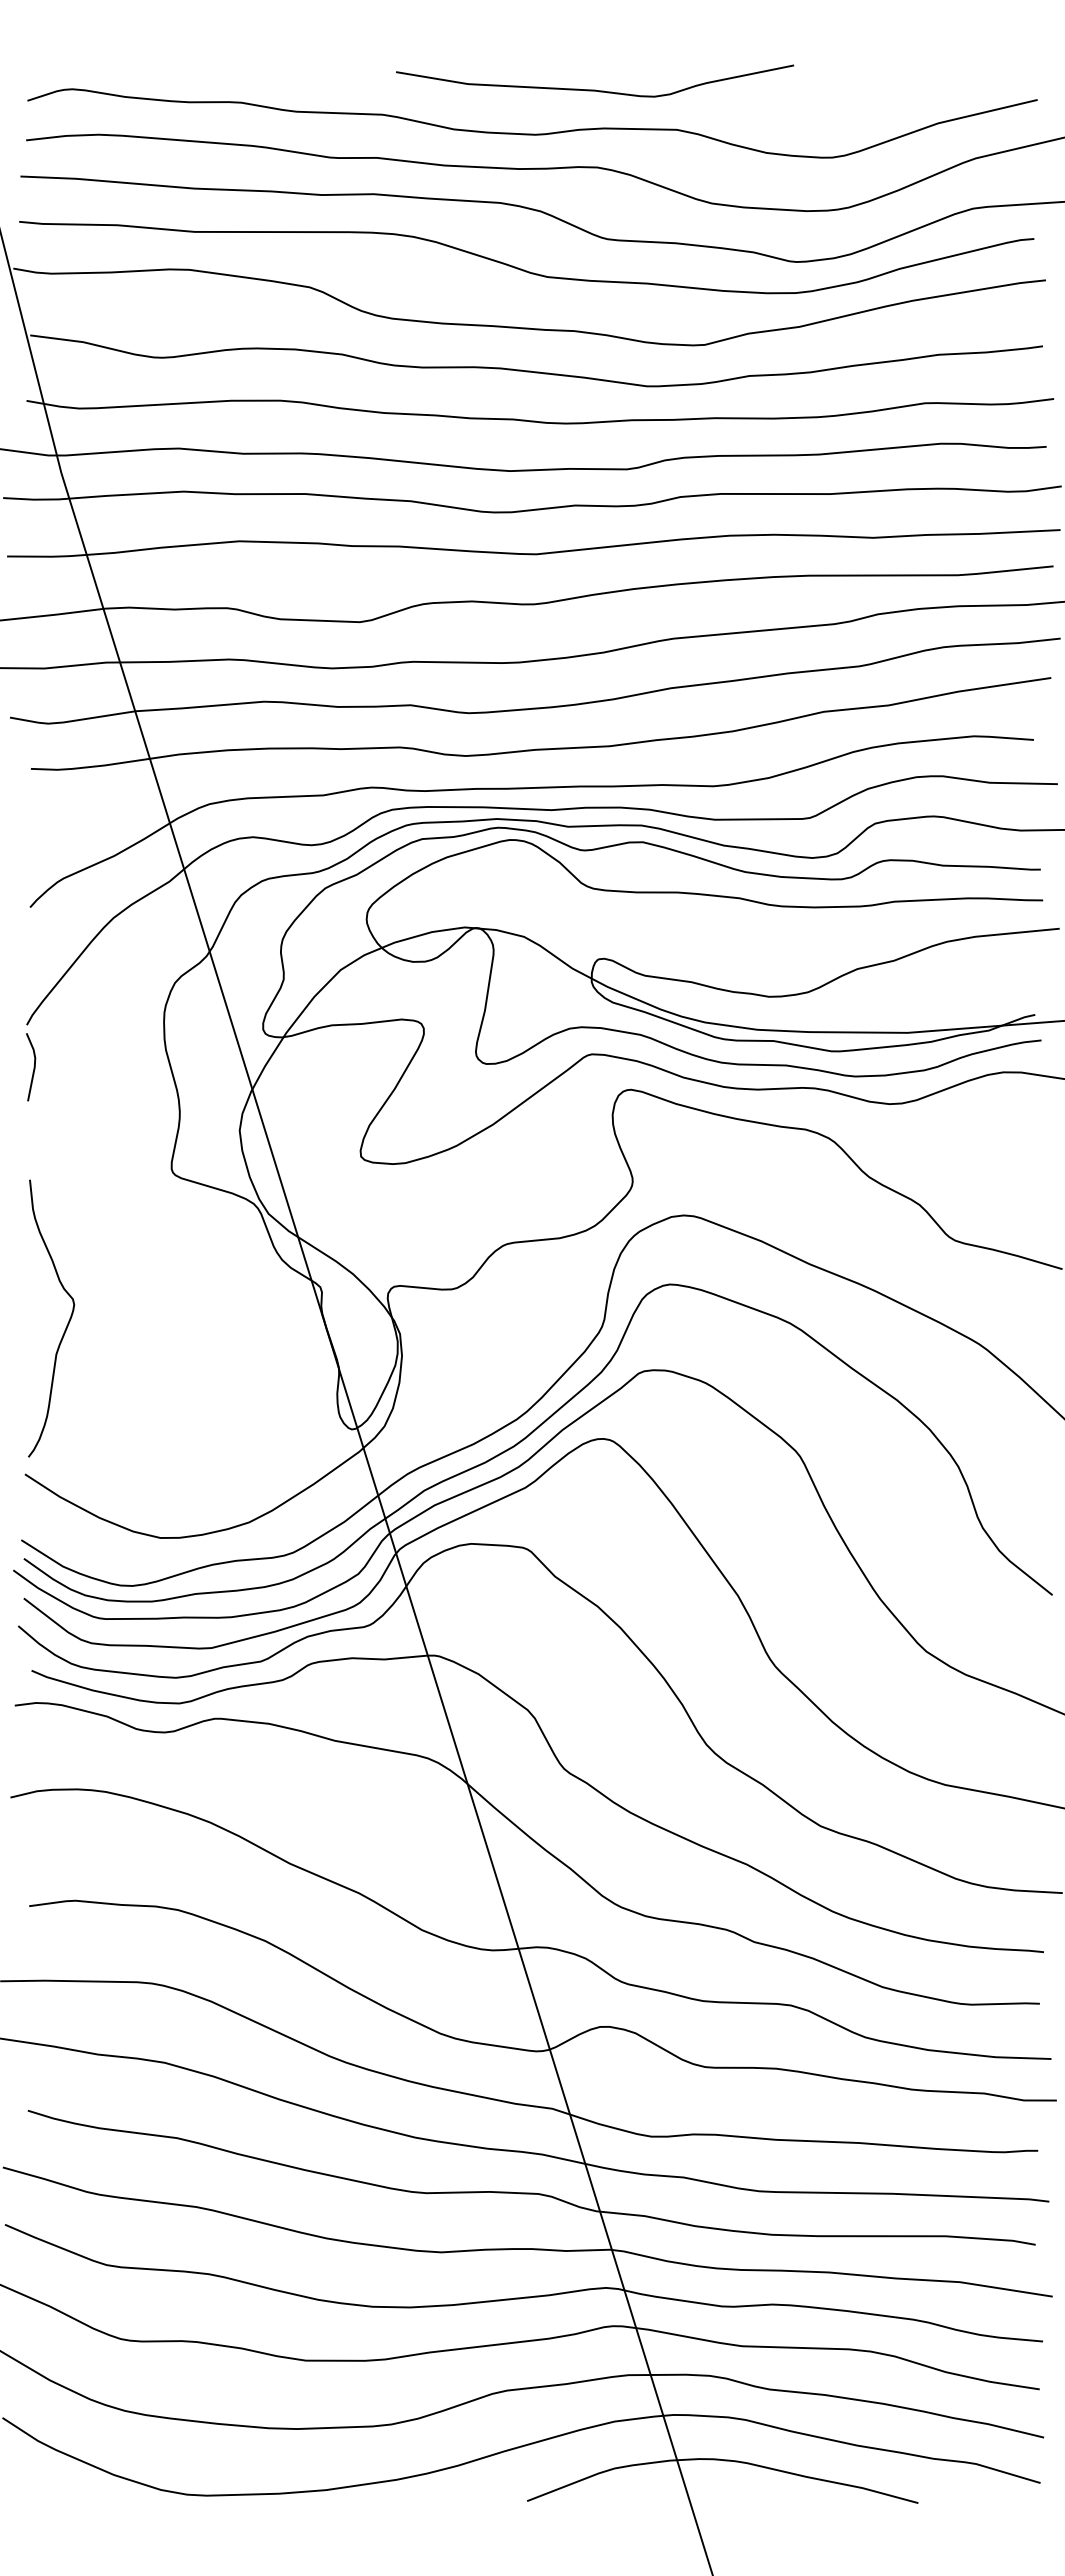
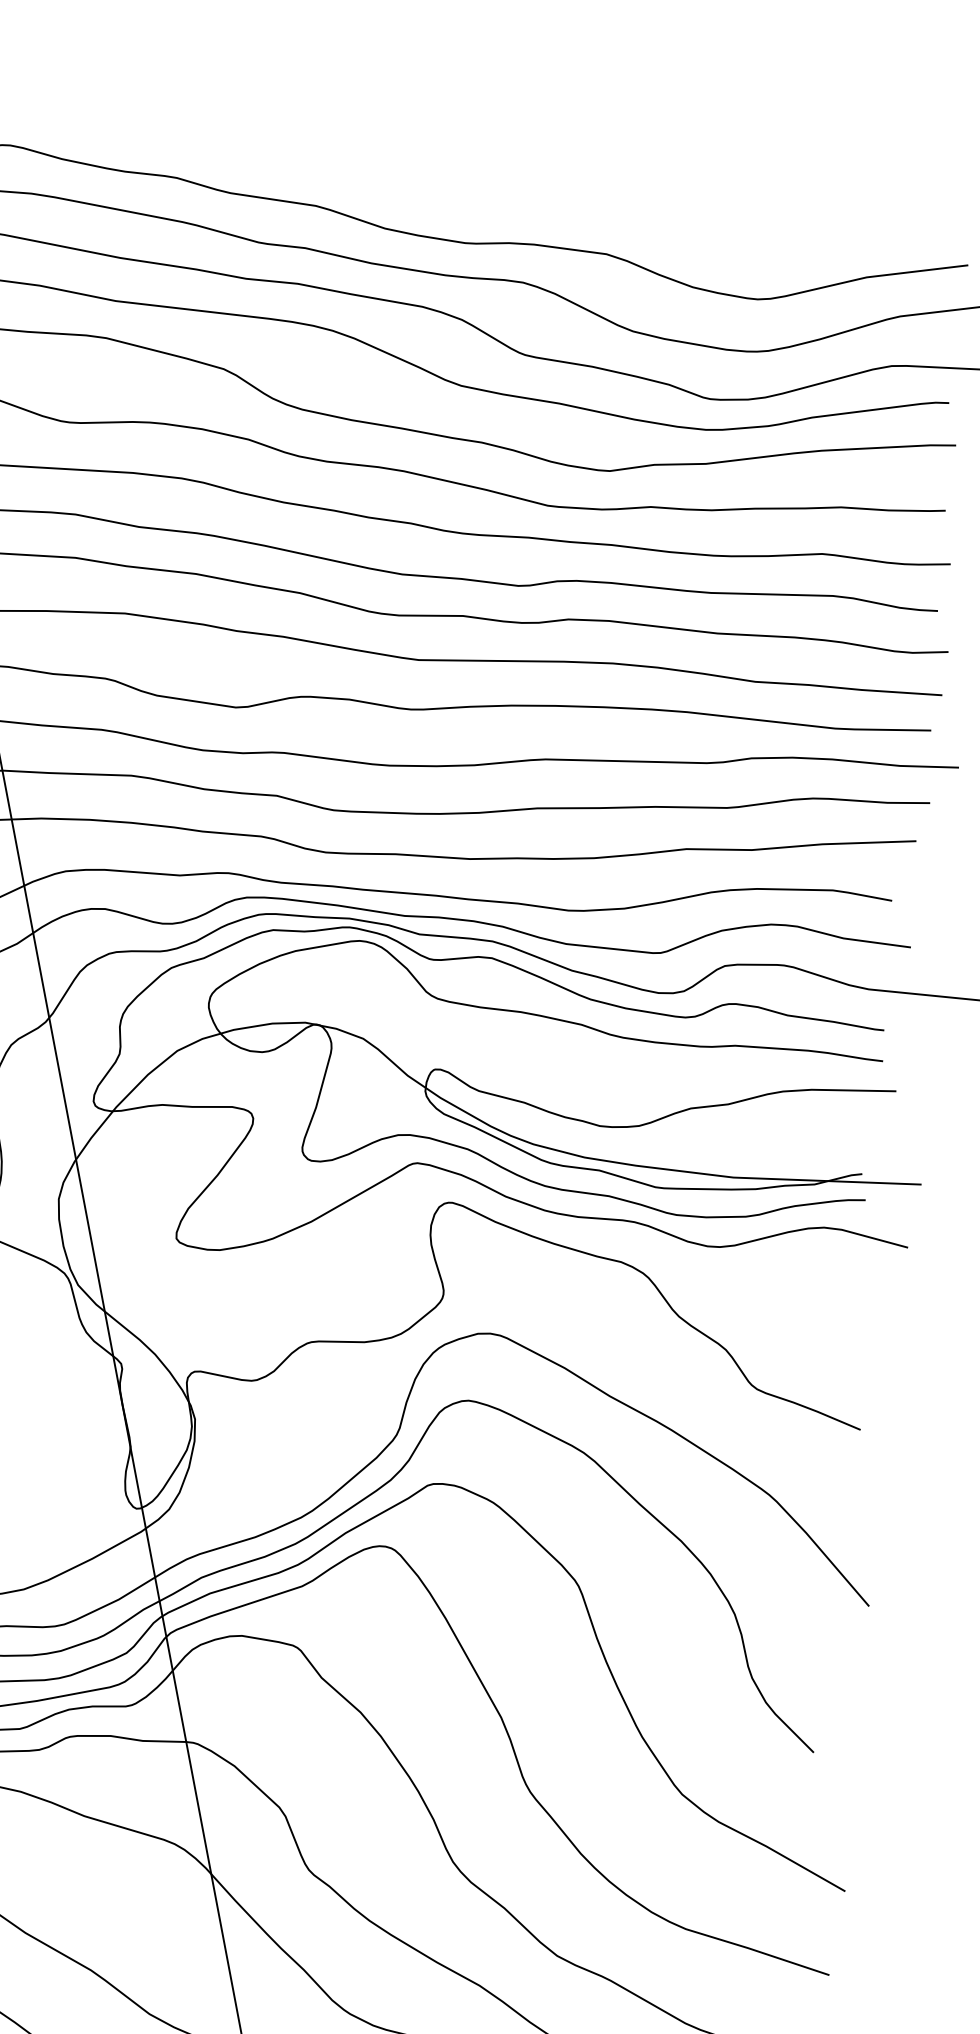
curve: (595, 89) -> (530, 204), removed

